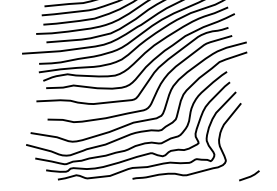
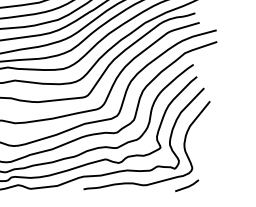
line: (250, 175) -> (188, 185), moved

